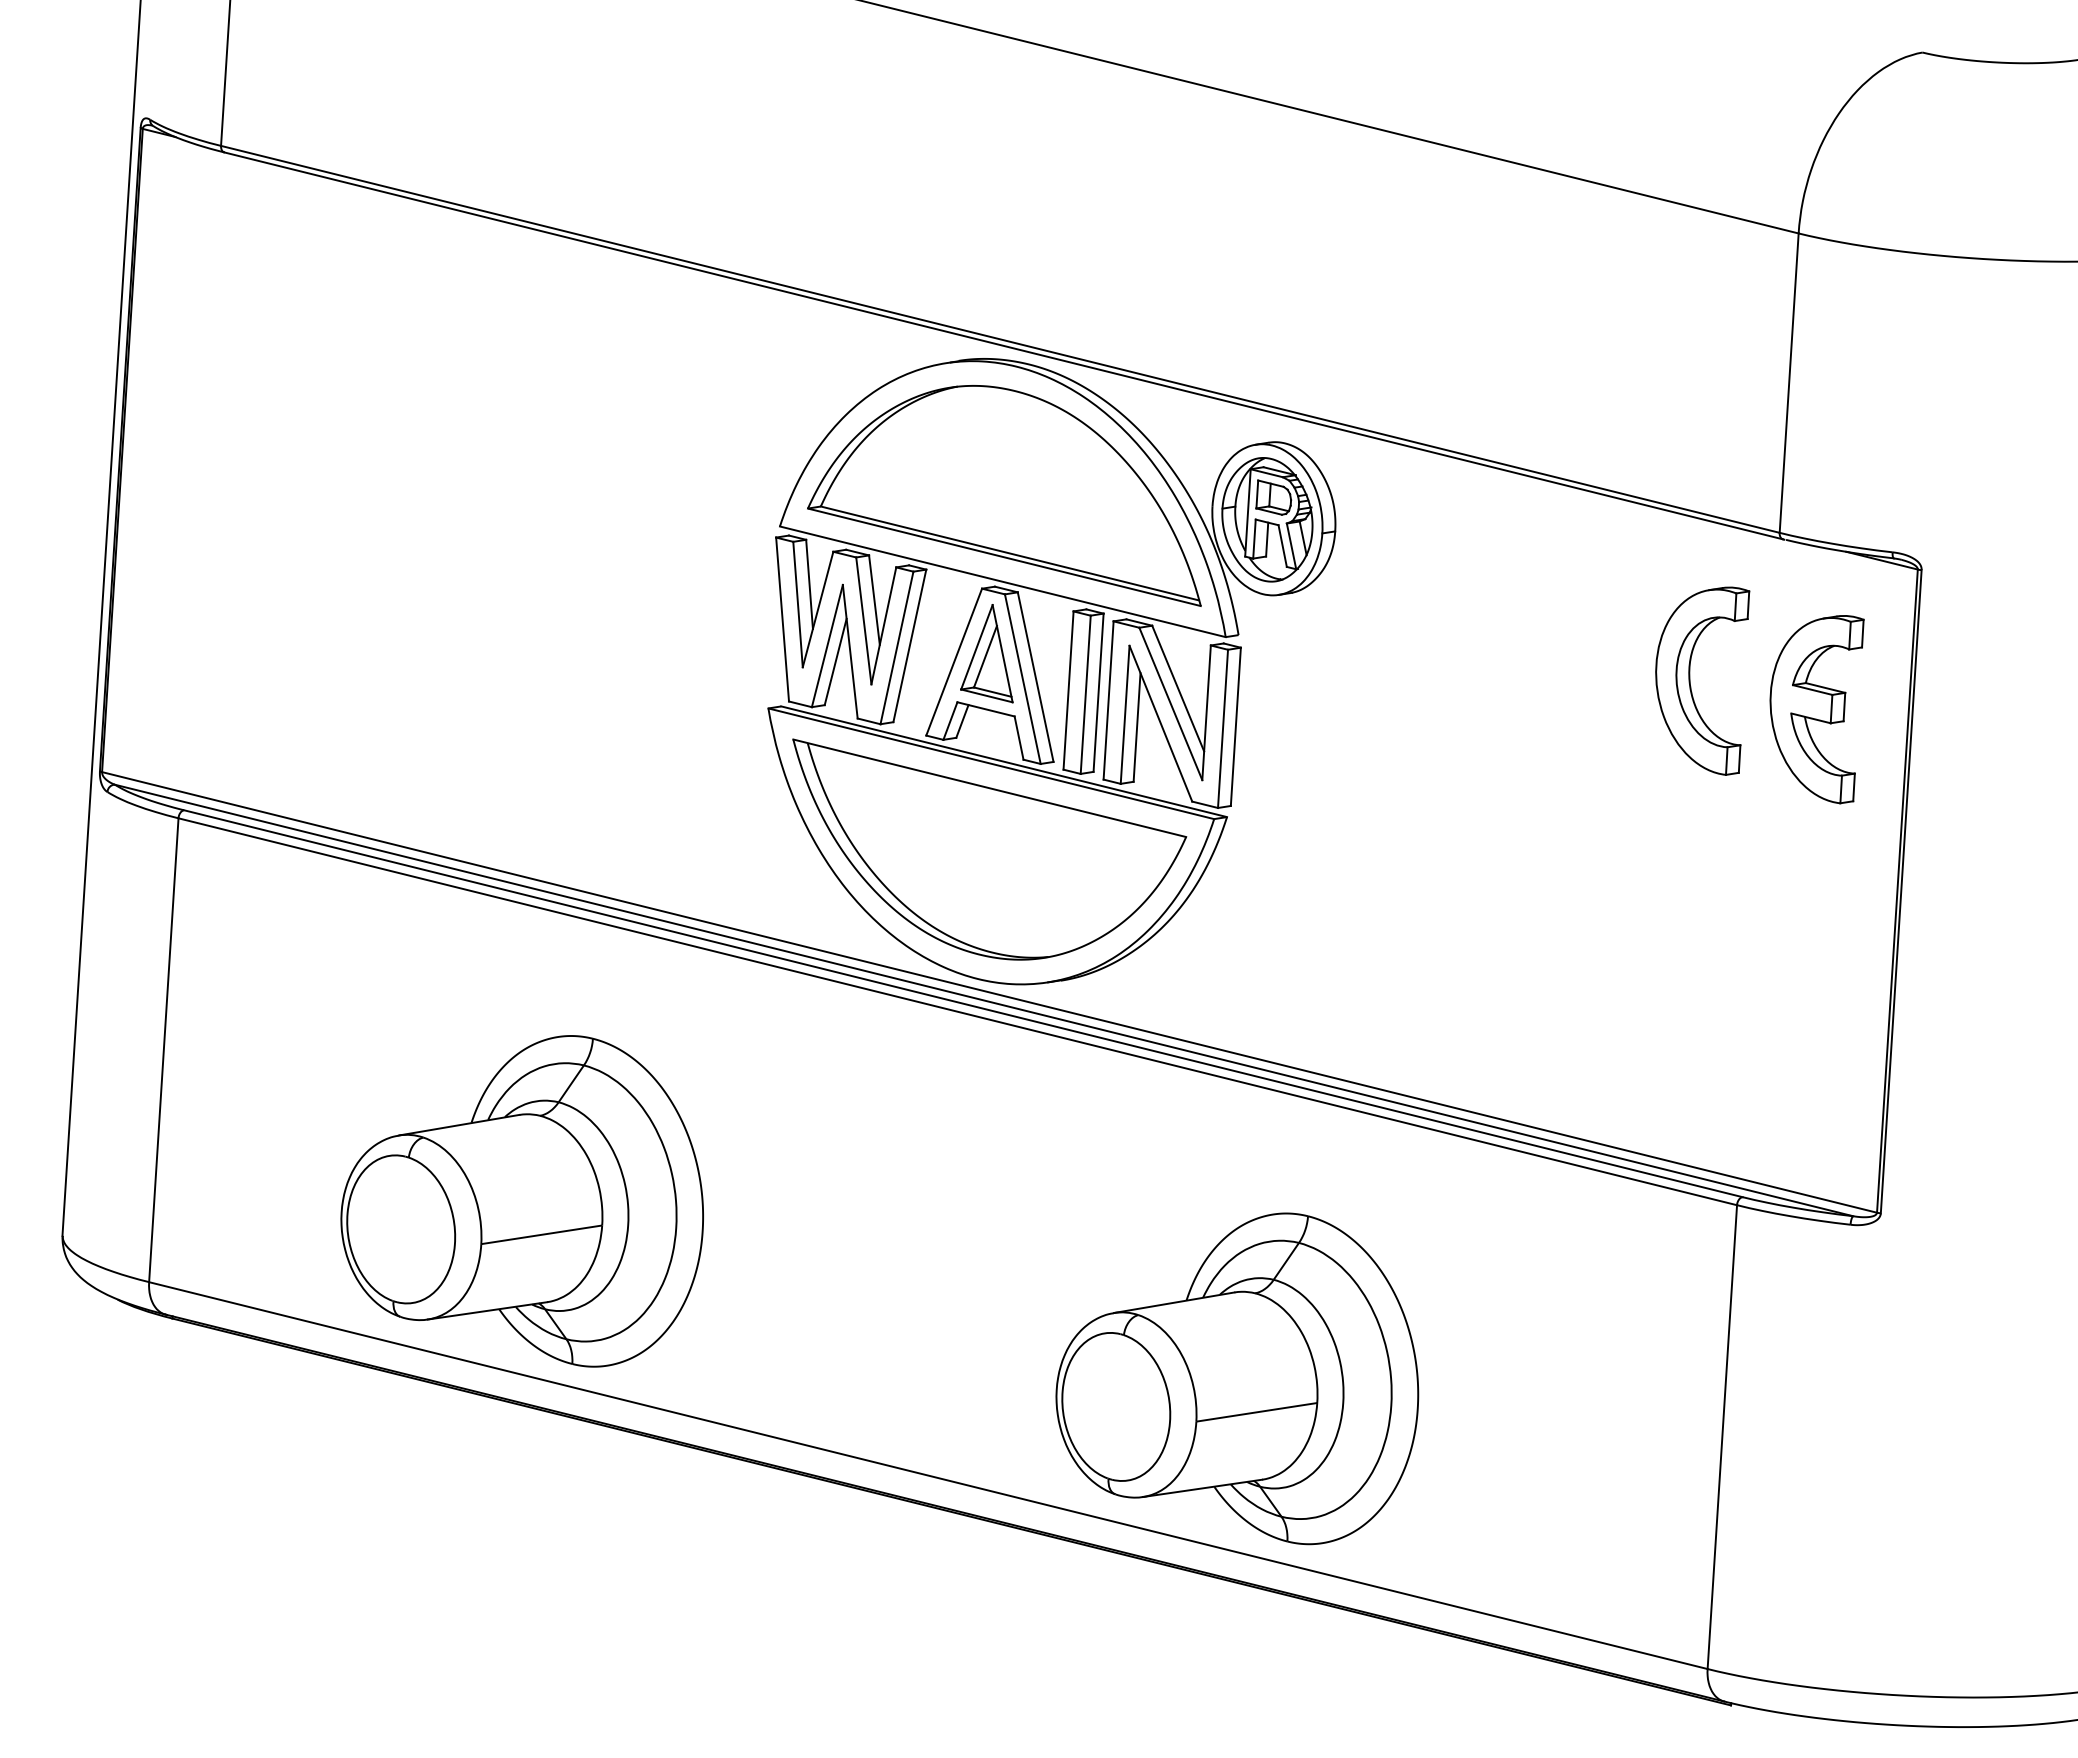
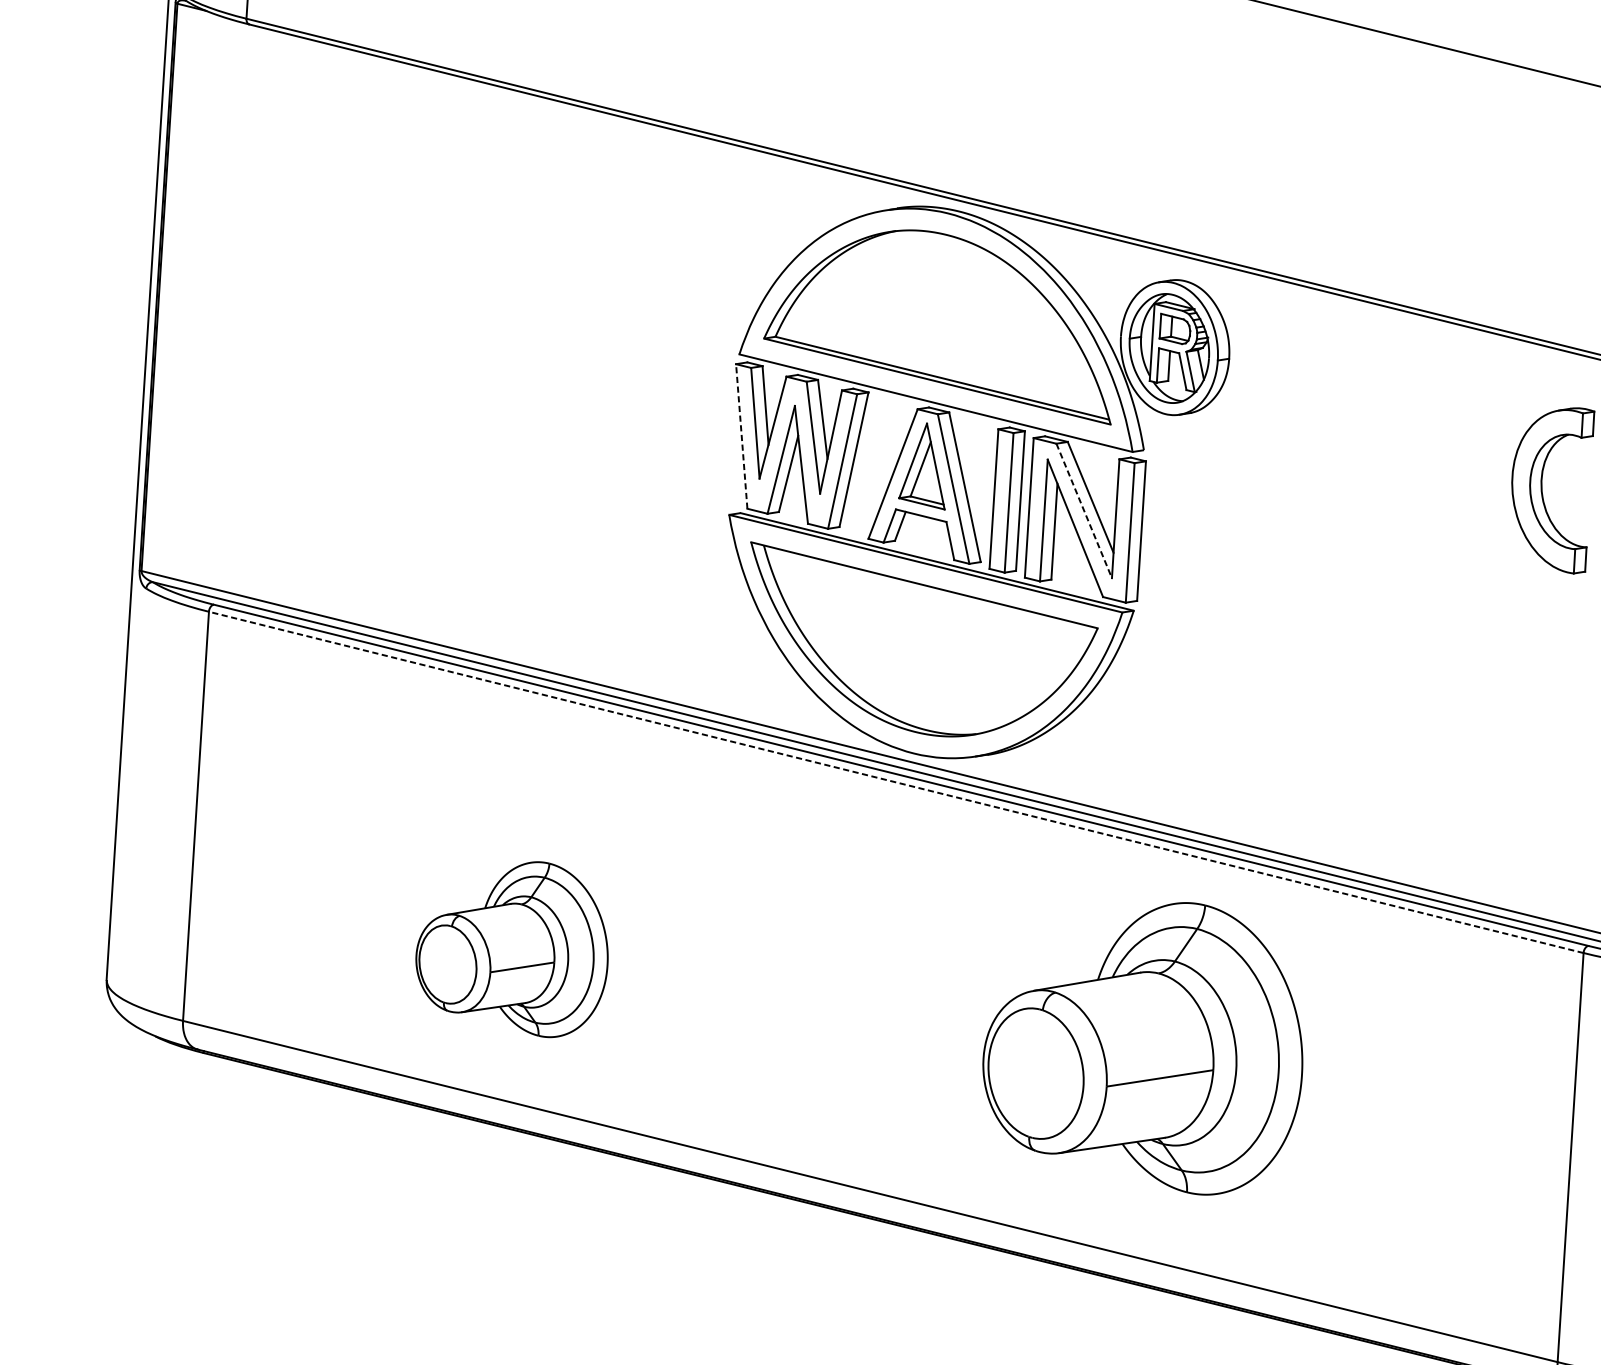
line: (782, 619) -> (741, 436), solid -> dashed
line: (1171, 704) -> (1084, 511), solid -> dashed
line: (957, 1011) -> (896, 782), solid -> dashed
part: (521, 1201) -> (511, 949), size x0.6
part: (1237, 1378) -> (1142, 1048), moved

